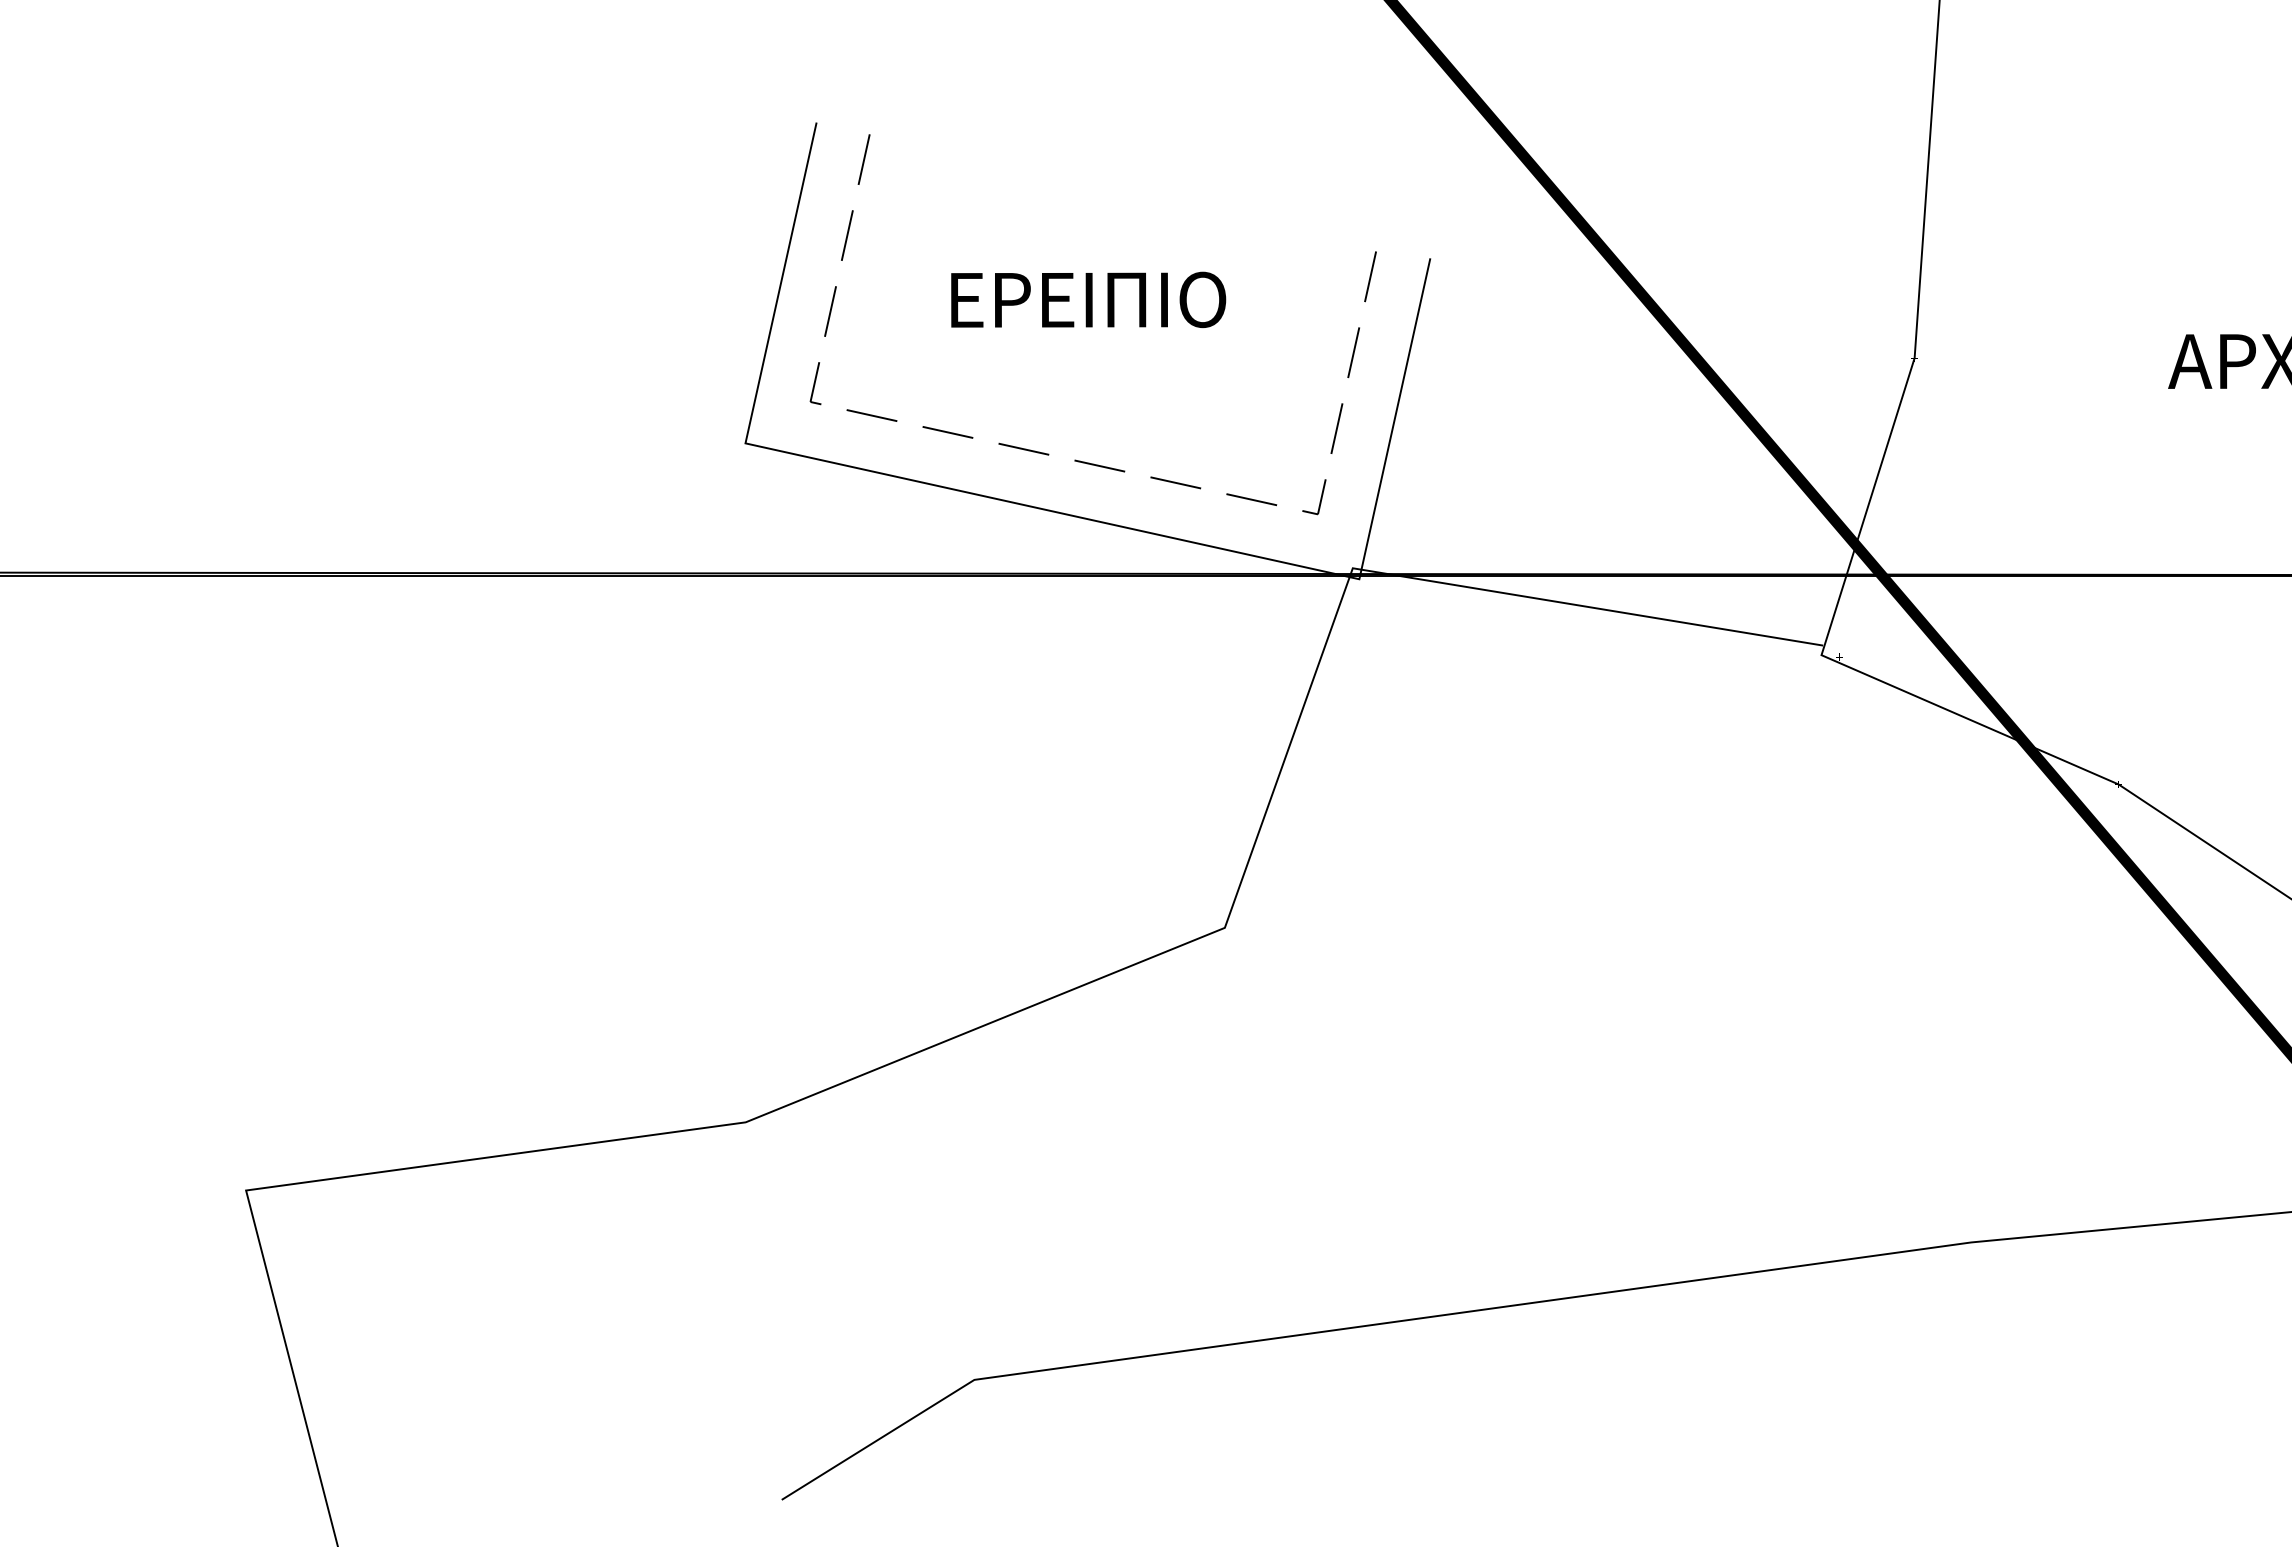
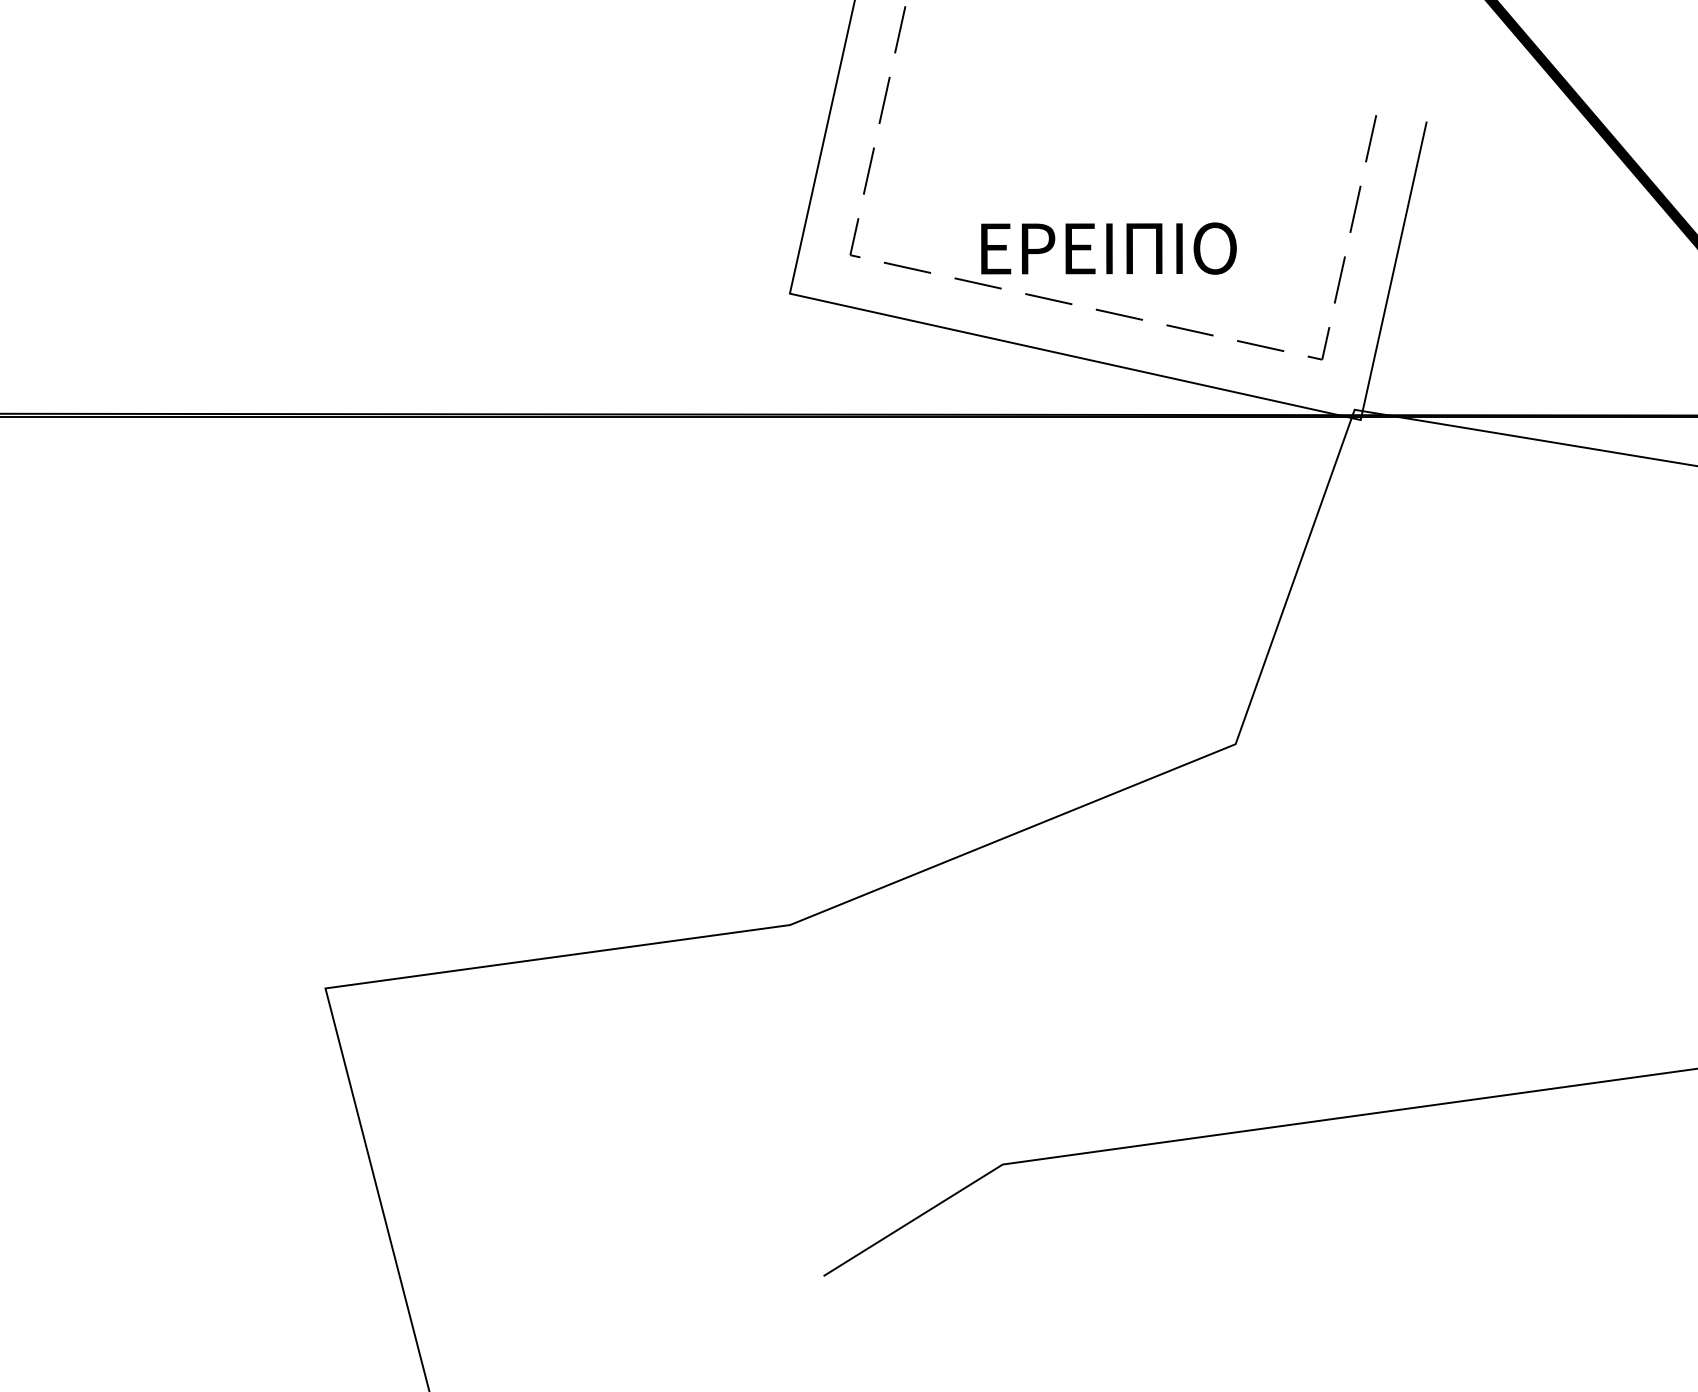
text: (1088, 299) -> (1108, 248), moved

